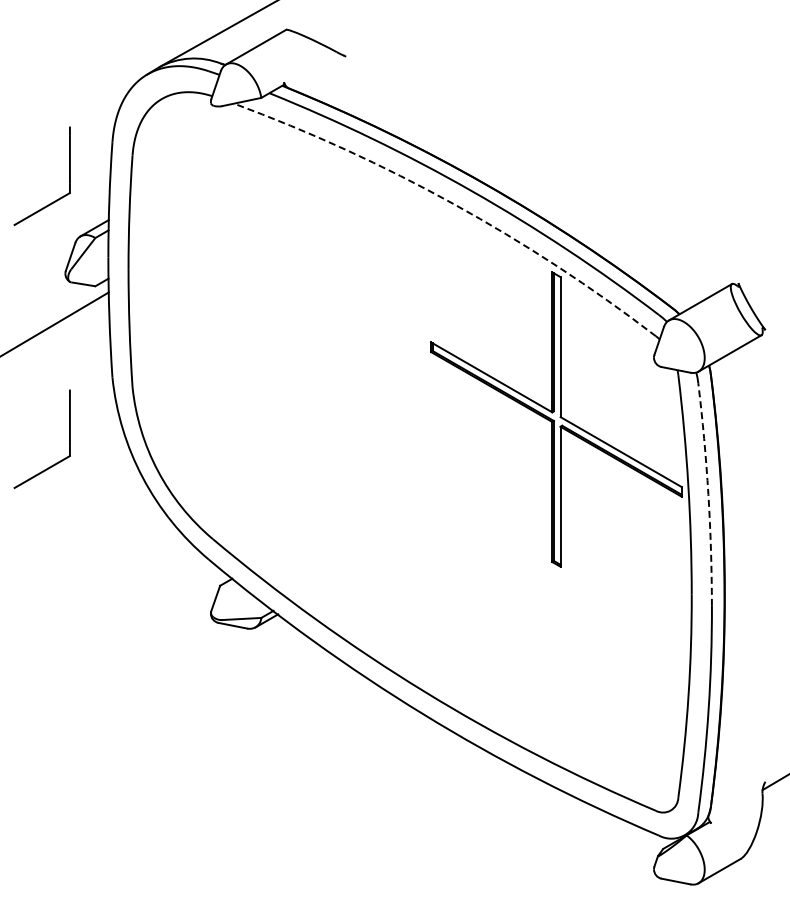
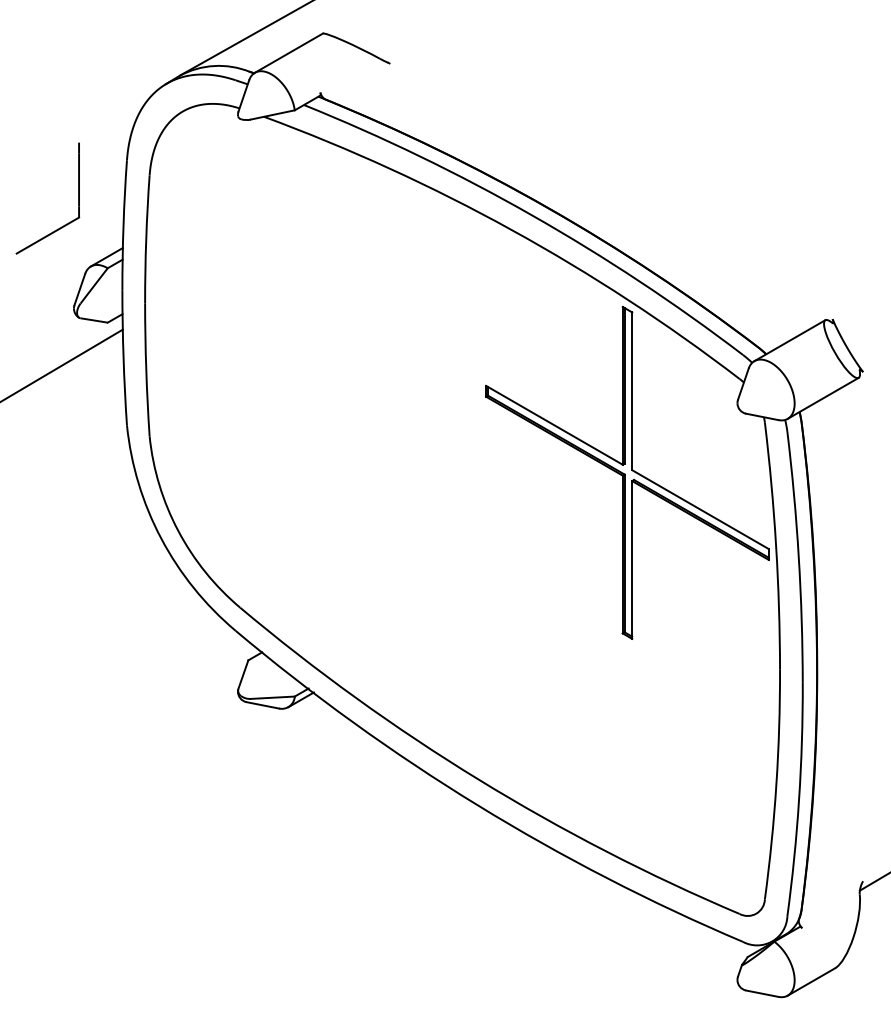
arc: (453, 204) -> (511, 230), dashed -> solid
part: (69, 438) -> (78, 494), removed
arc: (708, 494) -> (798, 557), dashed -> solid

